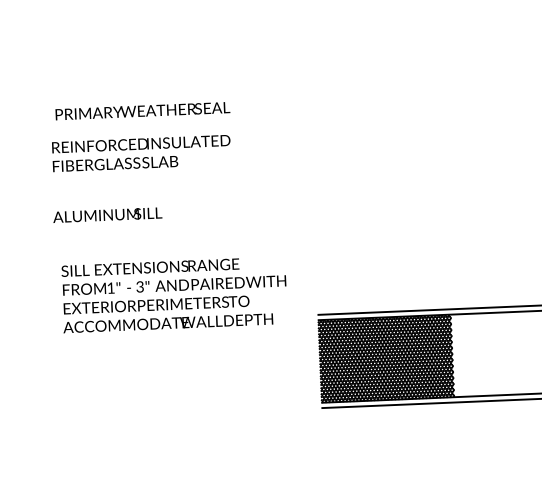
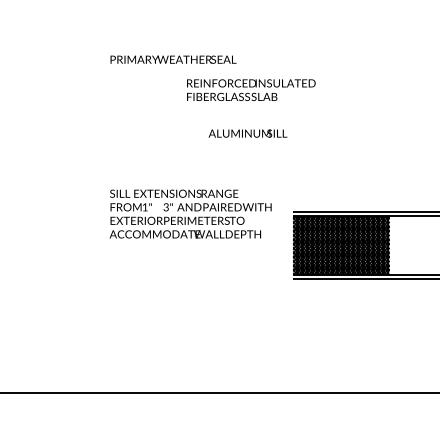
text: (141, 152) -> (251, 89), moved
text: (106, 215) -> (247, 133), moved
text: (174, 294) -> (190, 213), moved

